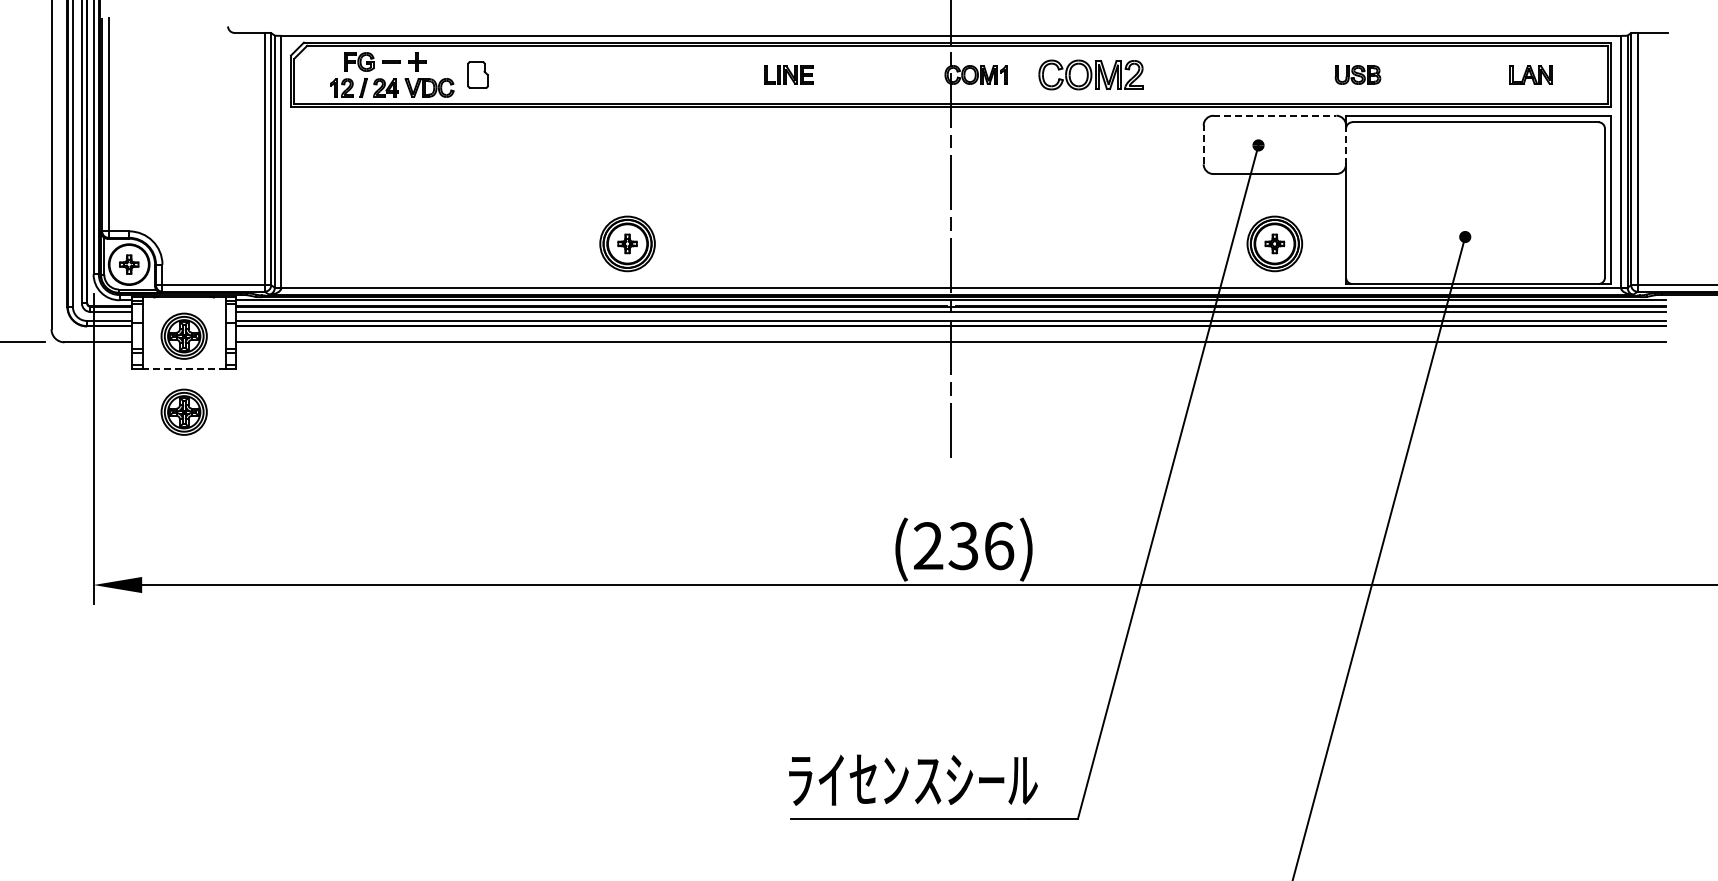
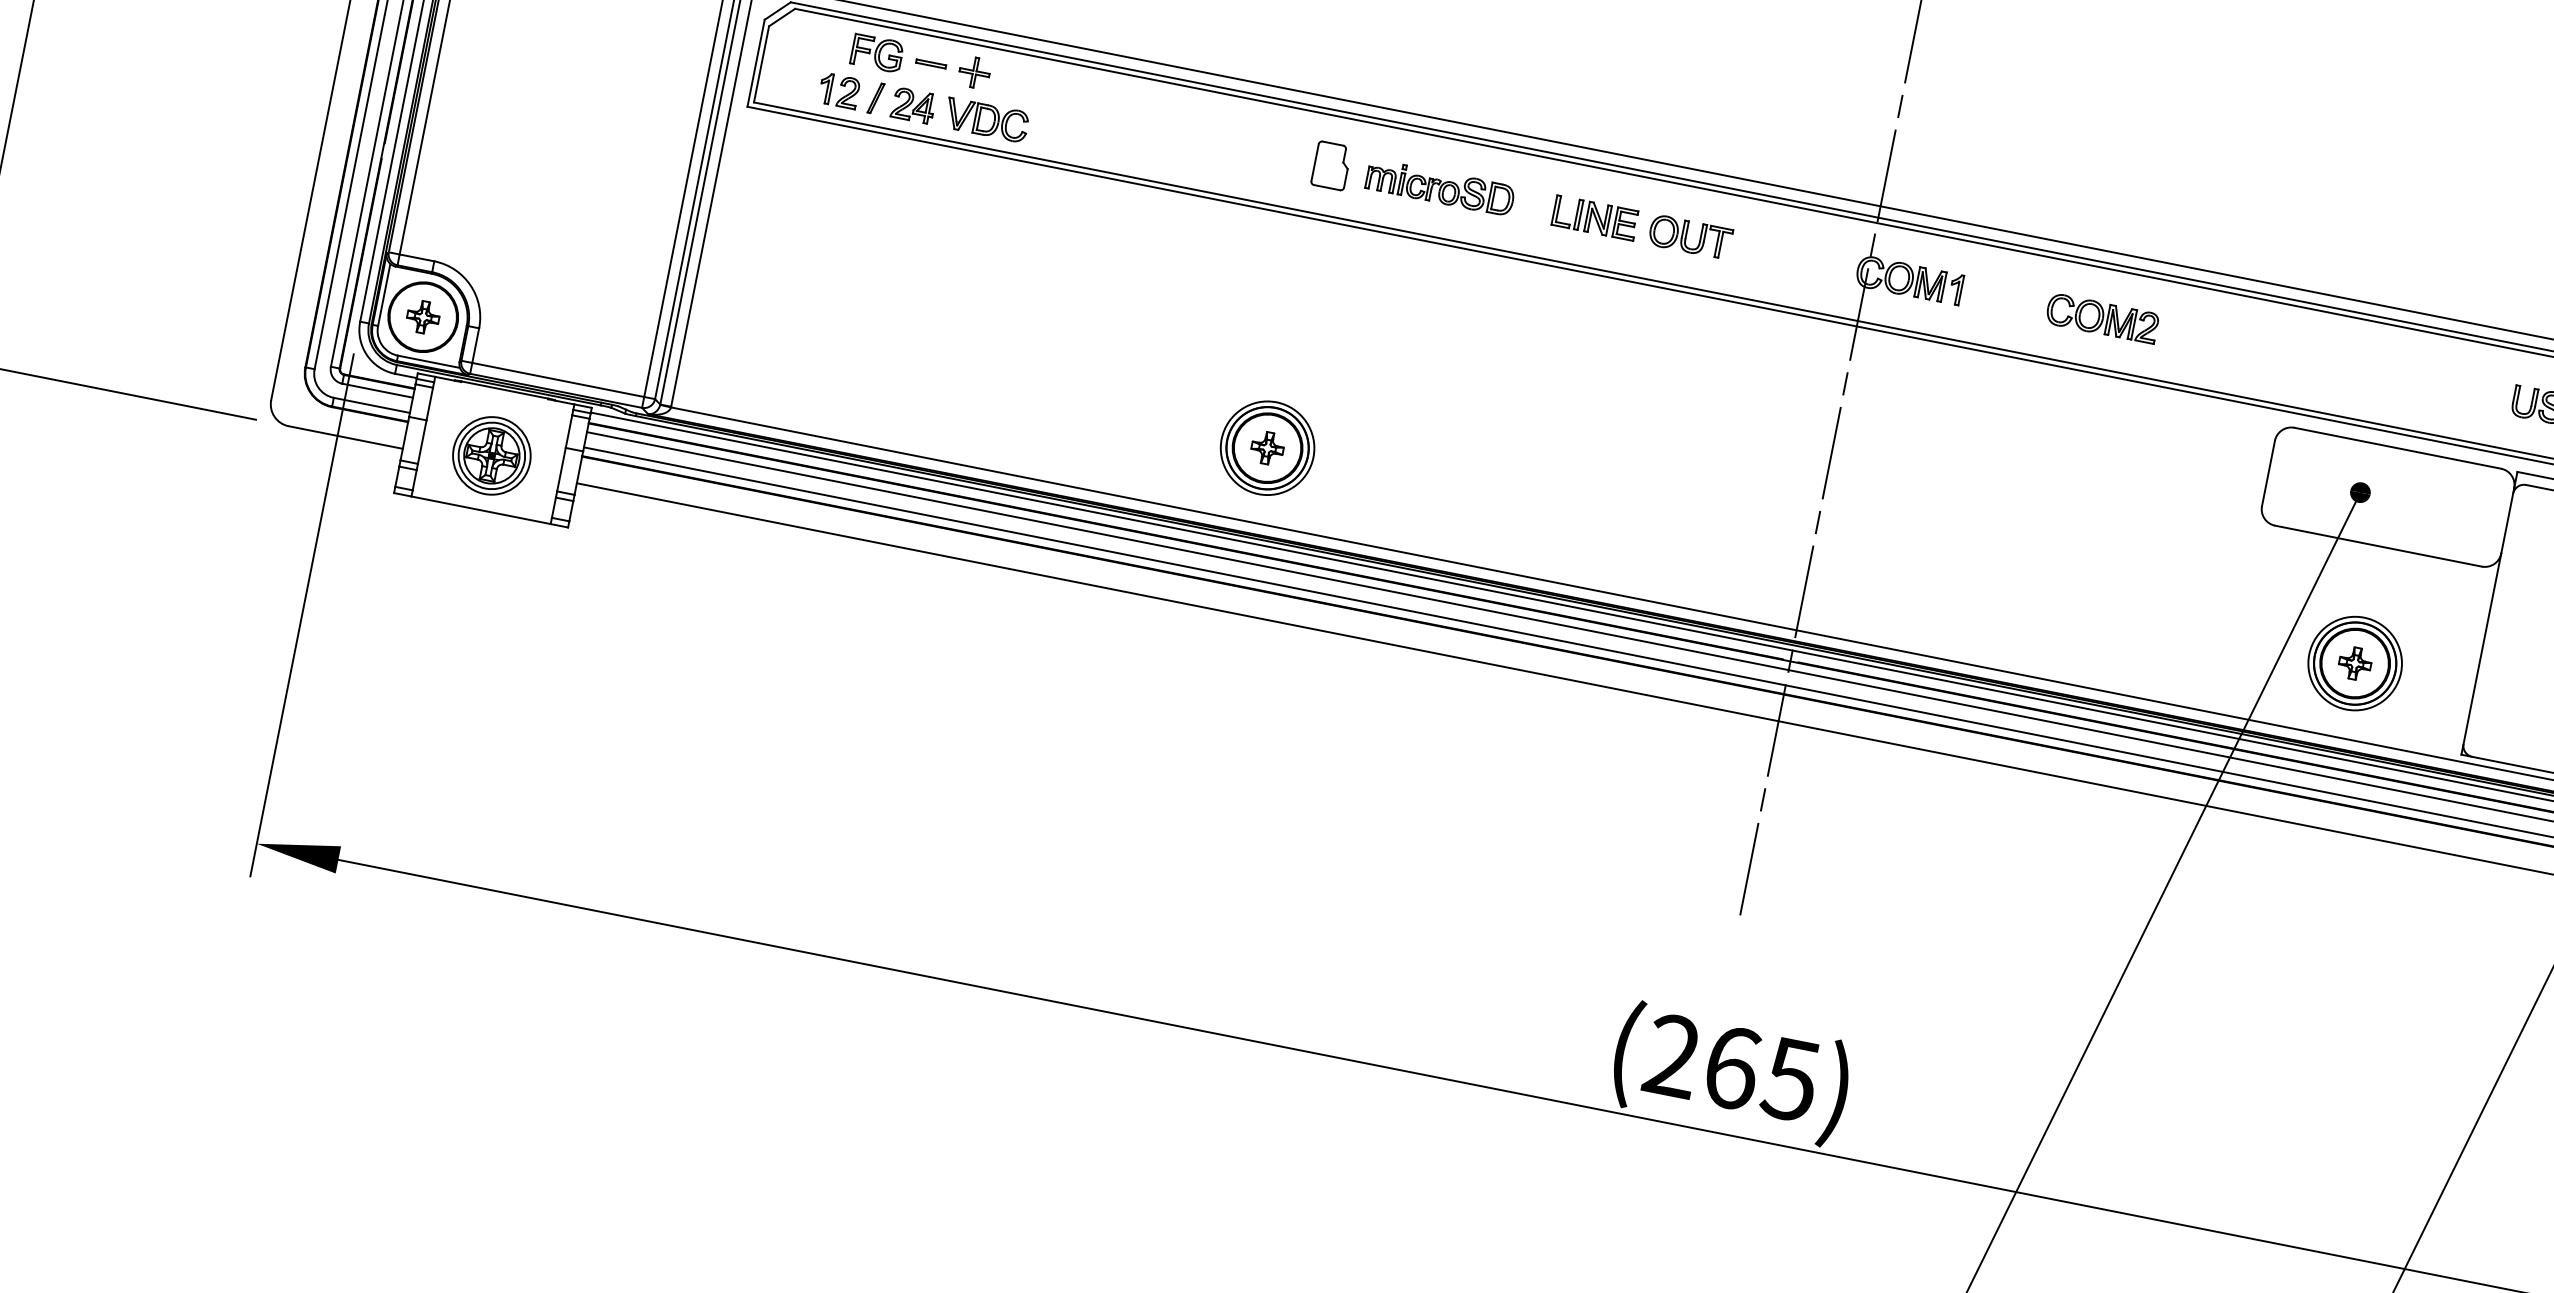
part: (477, 74) -> (1330, 164), moved
part: (696, 74) -> (1439, 186), added
part: (845, 74) -> (1690, 236), added
part: (1090, 74) -> (2101, 317), size x0.62
line: (1275, 115) -> (2398, 448), dashed -> solid
line: (1203, 144) -> (2268, 472), dashed -> solid
line: (1346, 145) -> (2508, 522), dashed -> solid
line: (183, 368) -> (479, 509), dashed -> solid
part: (183, 411) -> (465, 582), removed
text: (981, 546) -> (1761, 1074), (236) -> (265)

